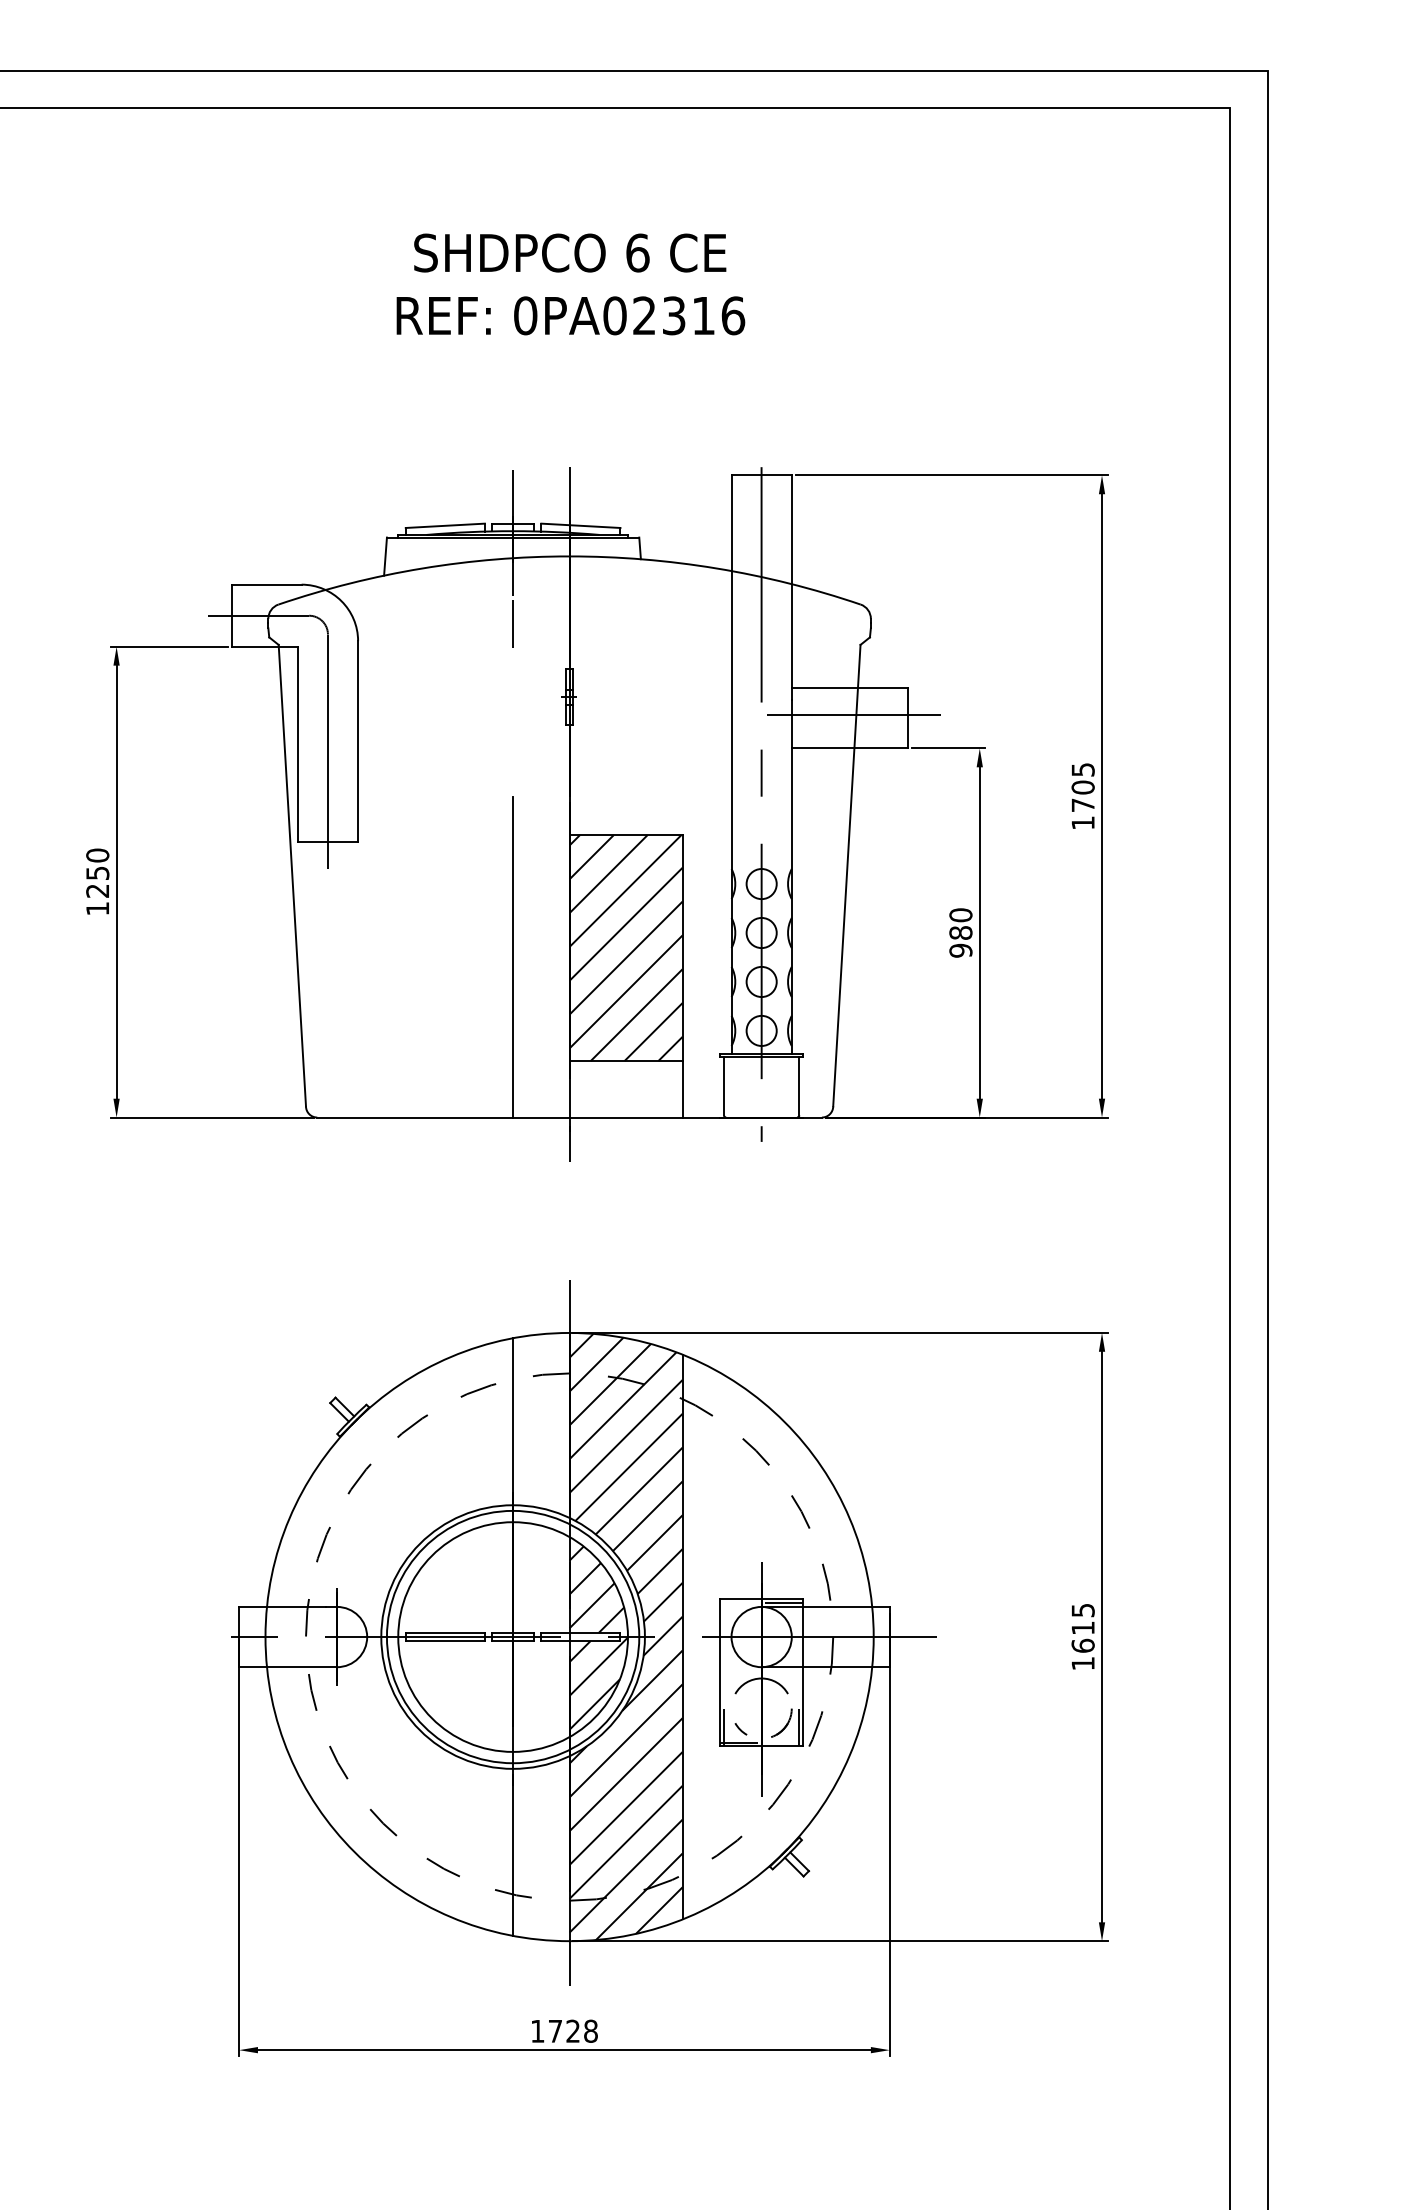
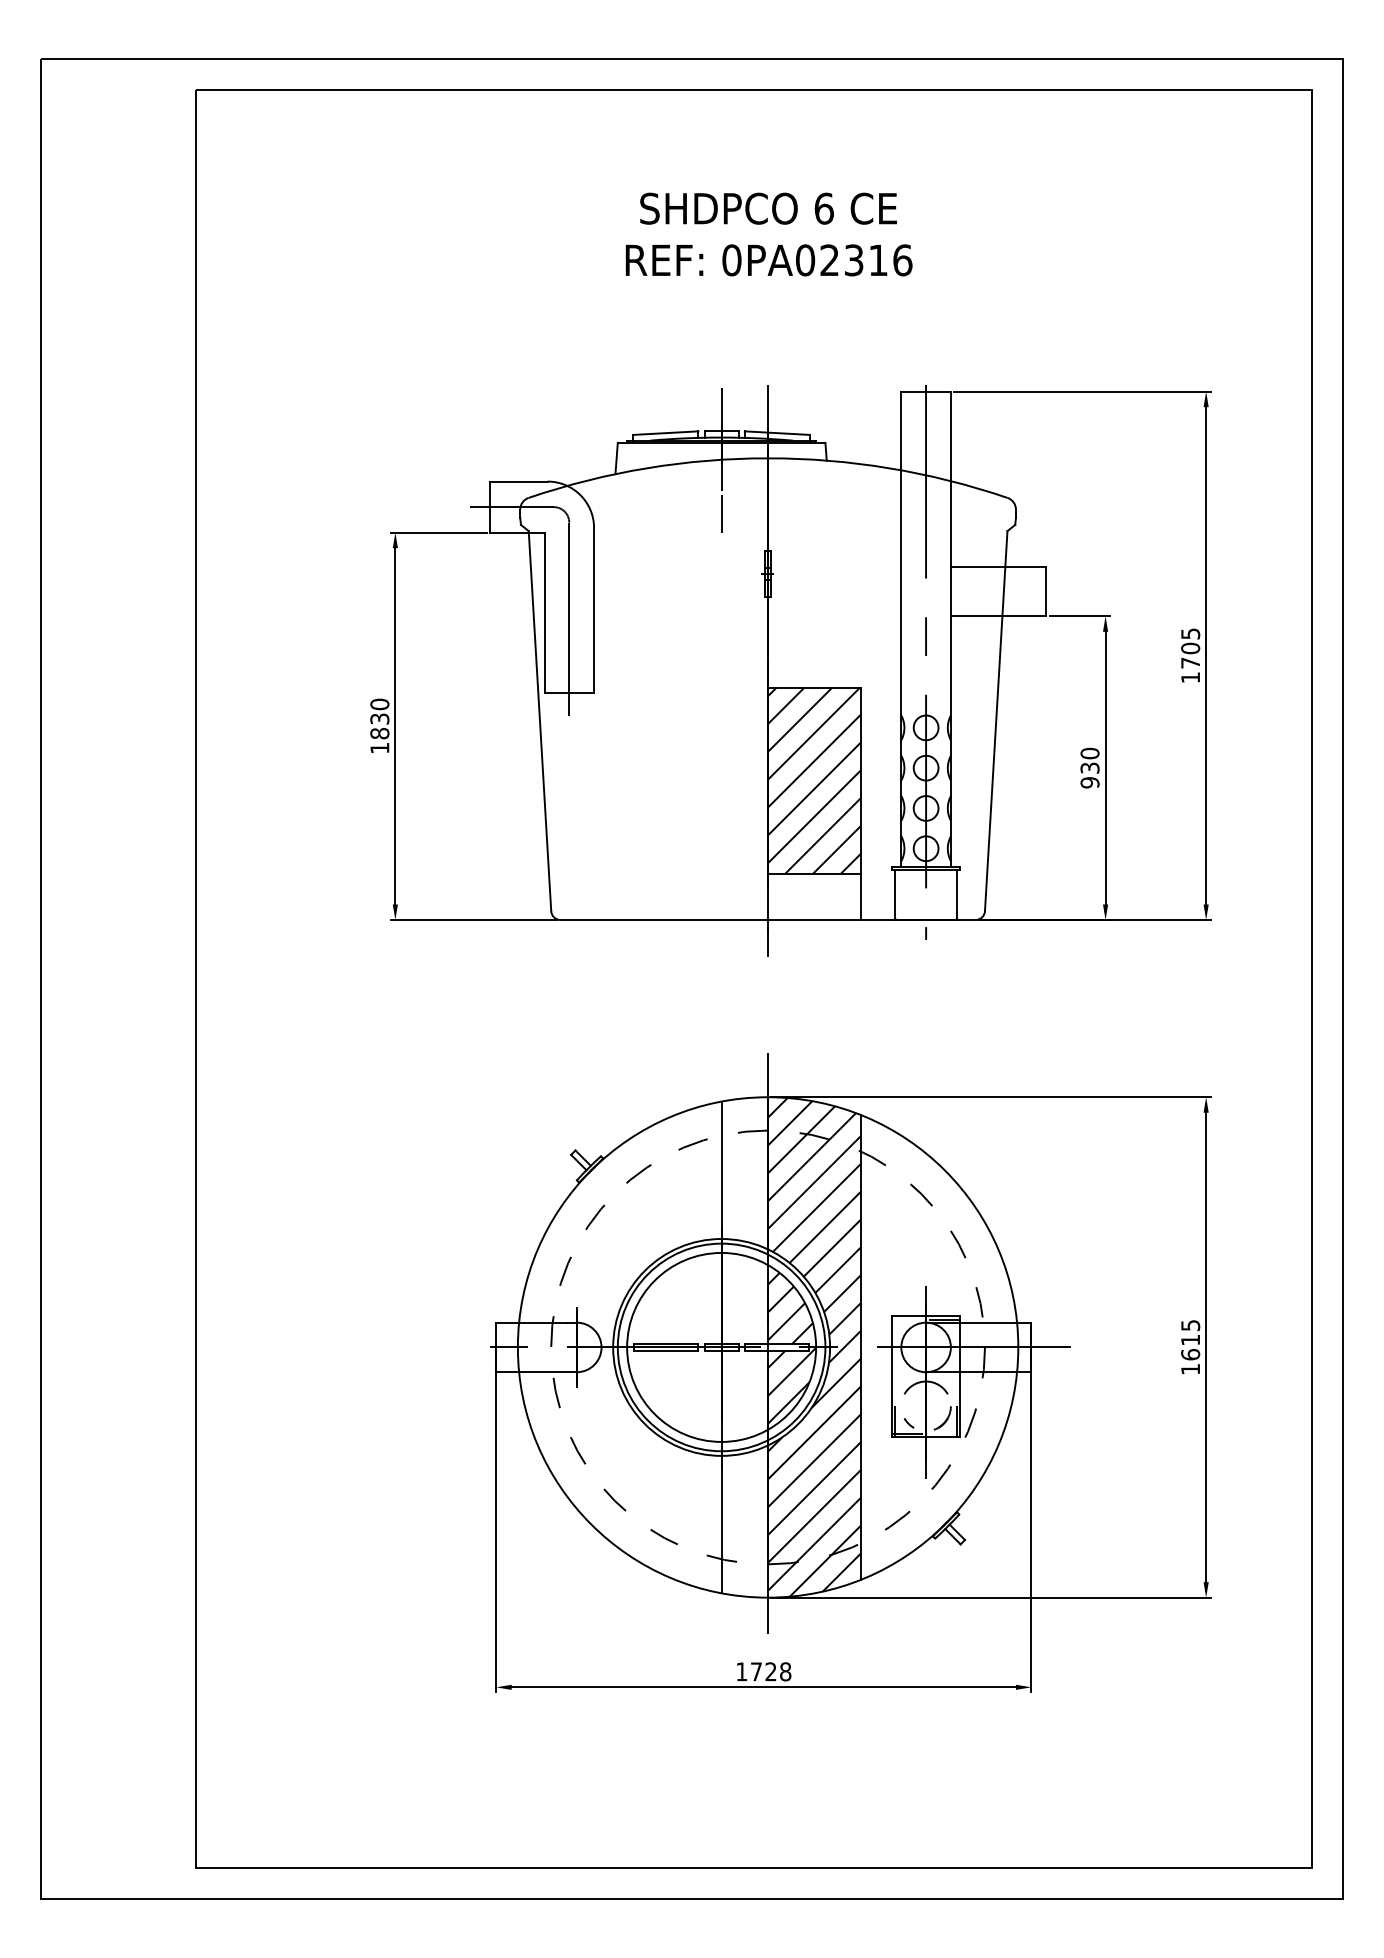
line: (853, 714) -> (1001, 588), removed
text: (97, 882) -> (379, 726), 1250 -> 1830
text: (960, 932) -> (1089, 767), 980 -> 930
line: (512, 957) -> (721, 788), removed

